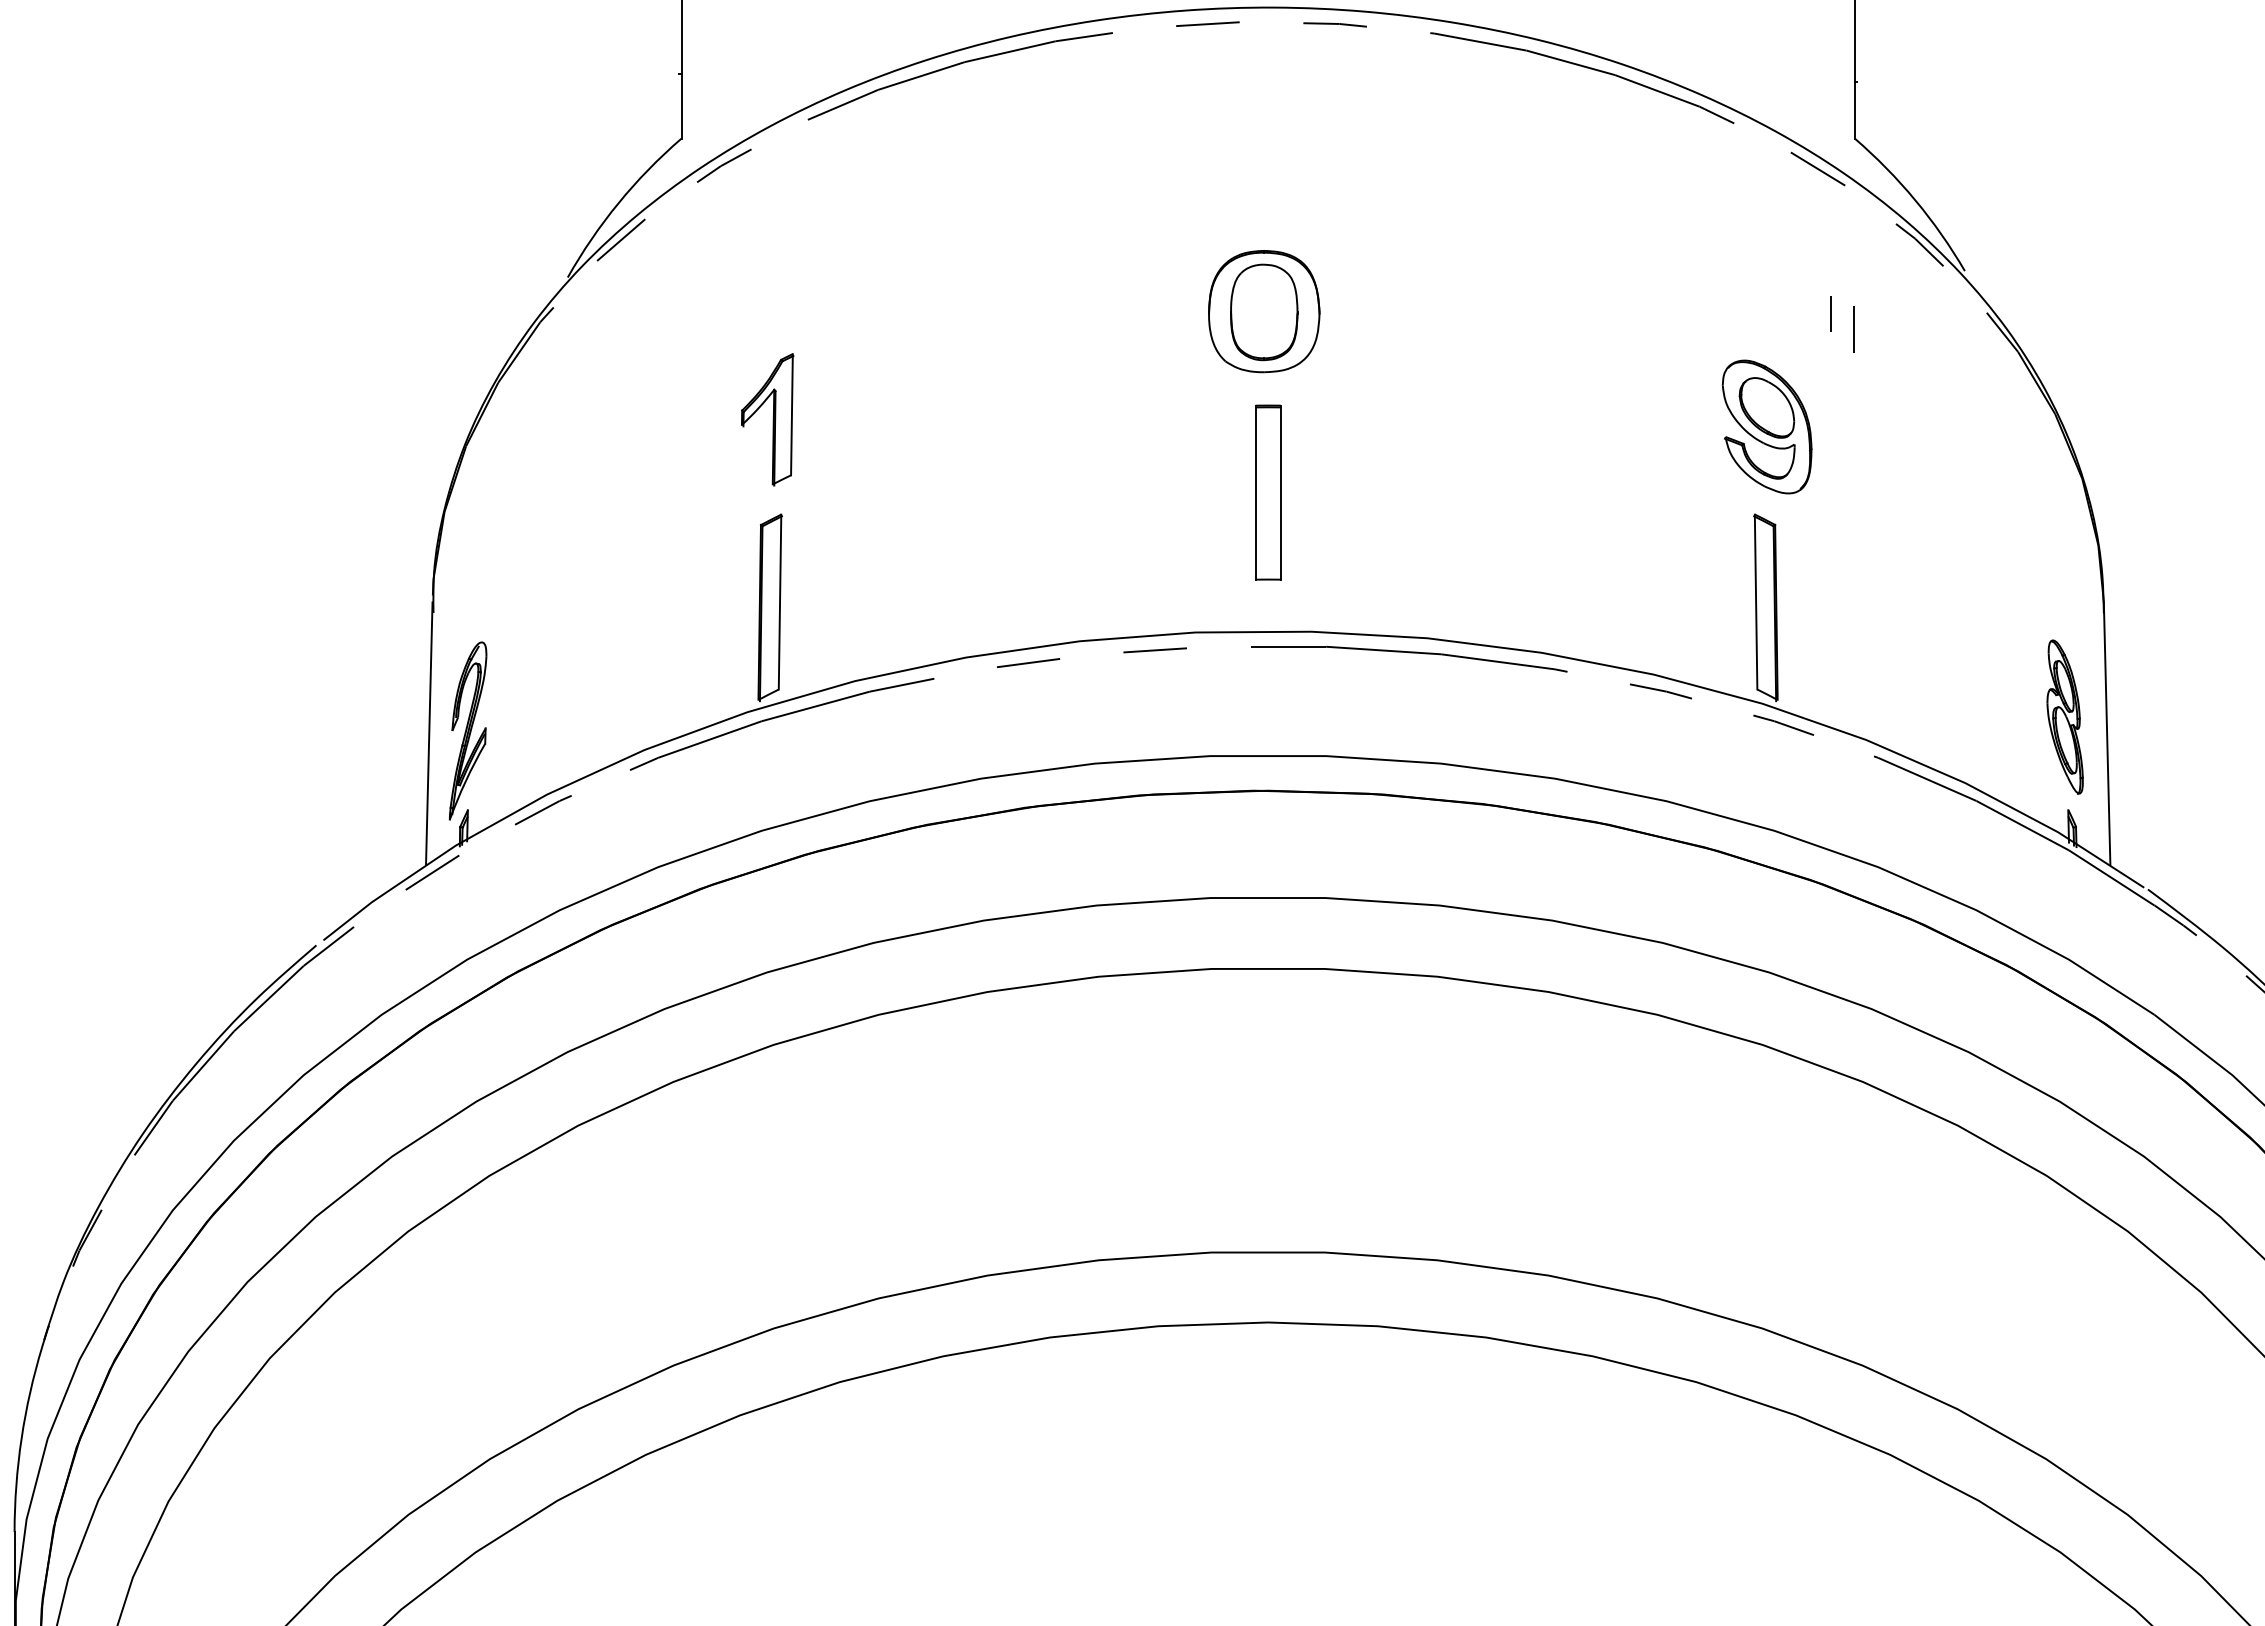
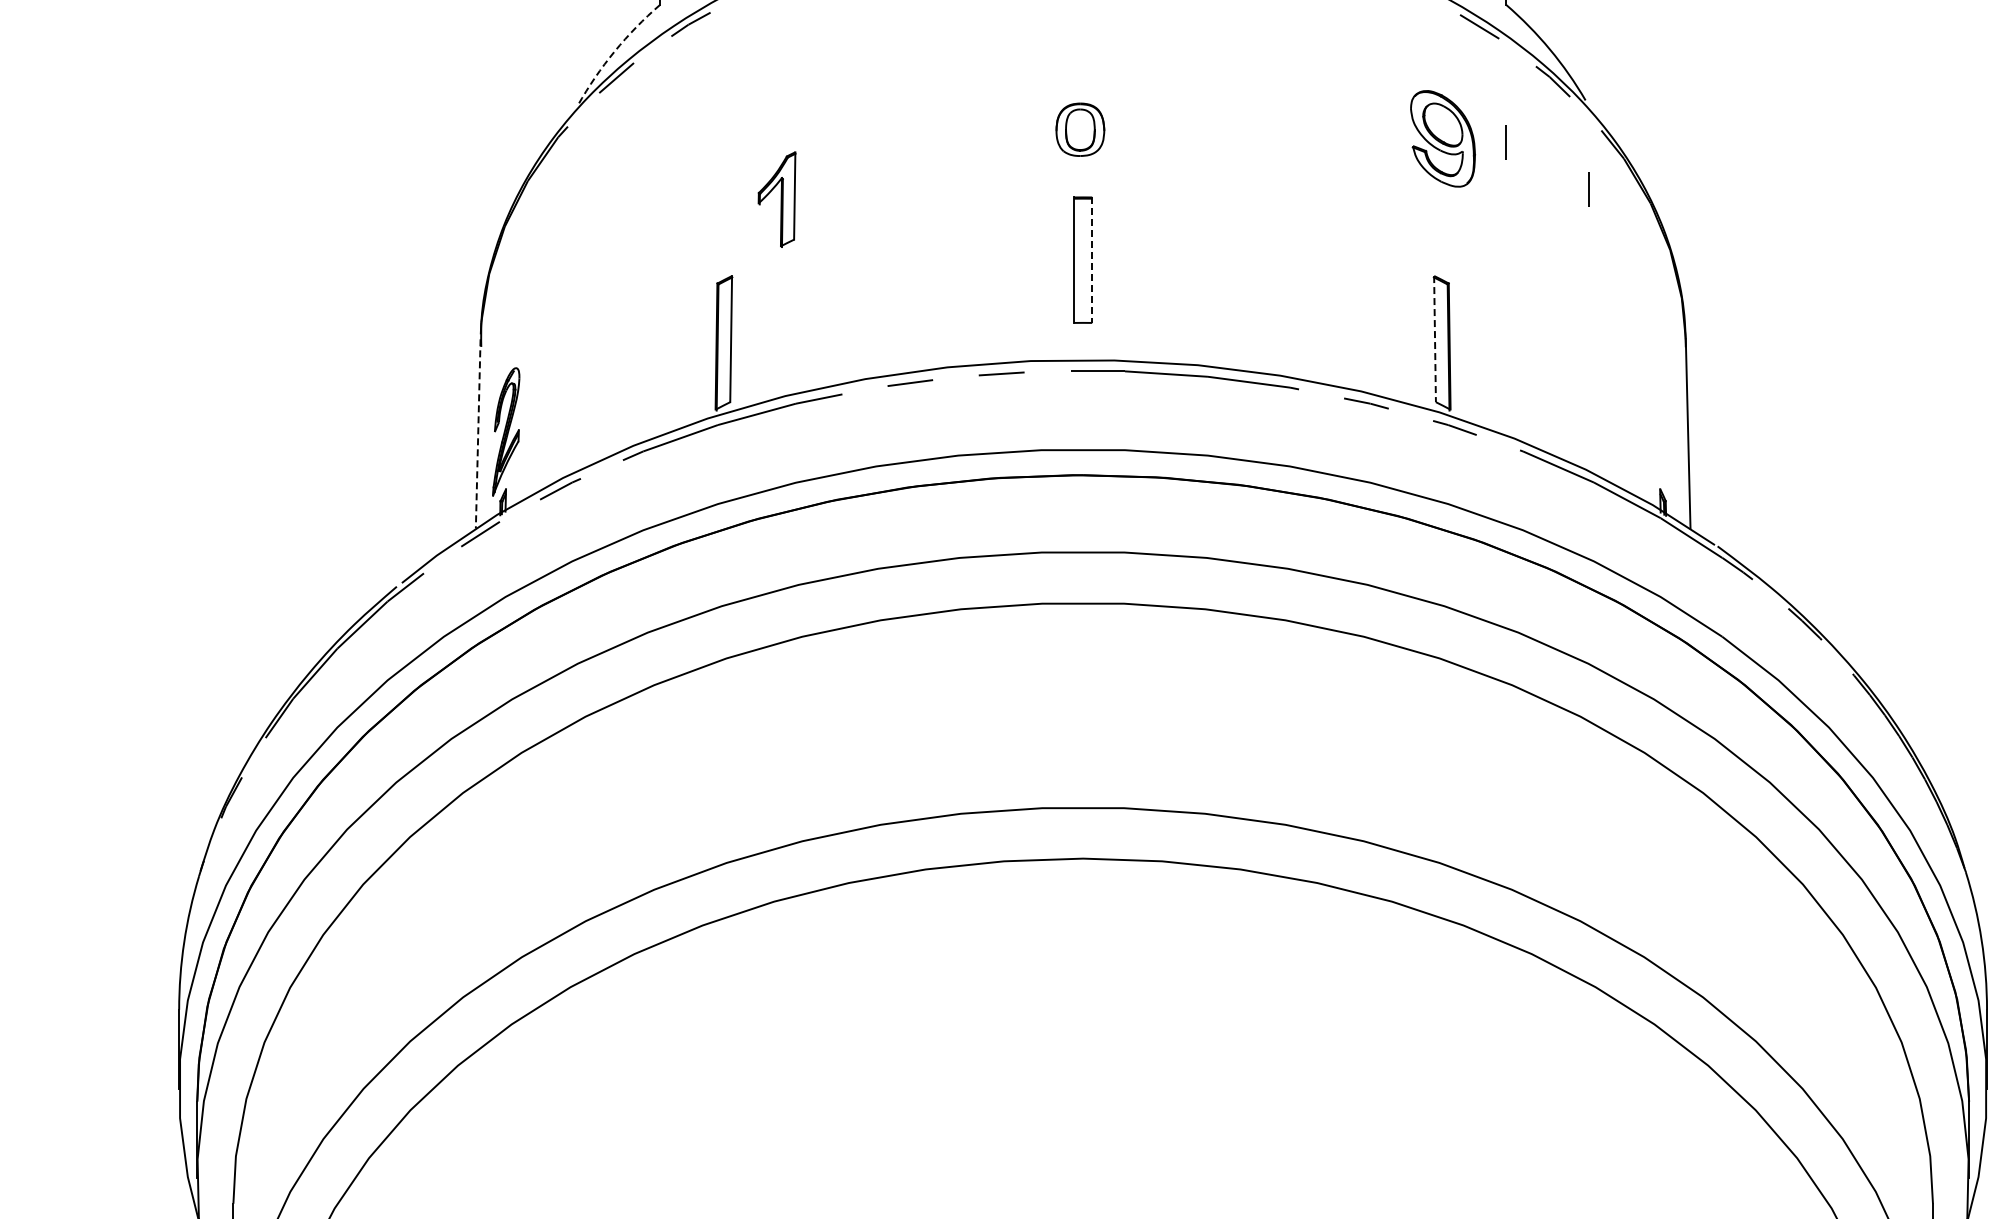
arc: (618, 203) -> (614, 51), solid -> dashed
part: (1264, 311) -> (1080, 129), size x0.6
line: (1831, 314) -> (1489, 131), removed
line: (1968, 394) -> (1588, 189), added
part: (766, 419) -> (776, 199), moved
part: (1766, 426) -> (1442, 138), moved
line: (1281, 493) -> (1092, 260), solid -> dashed
line: (1756, 602) -> (1435, 339), solid -> dashed
part: (2064, 716) -> (1657, 421), removed
line: (429, 732) -> (478, 433), solid -> dashed

